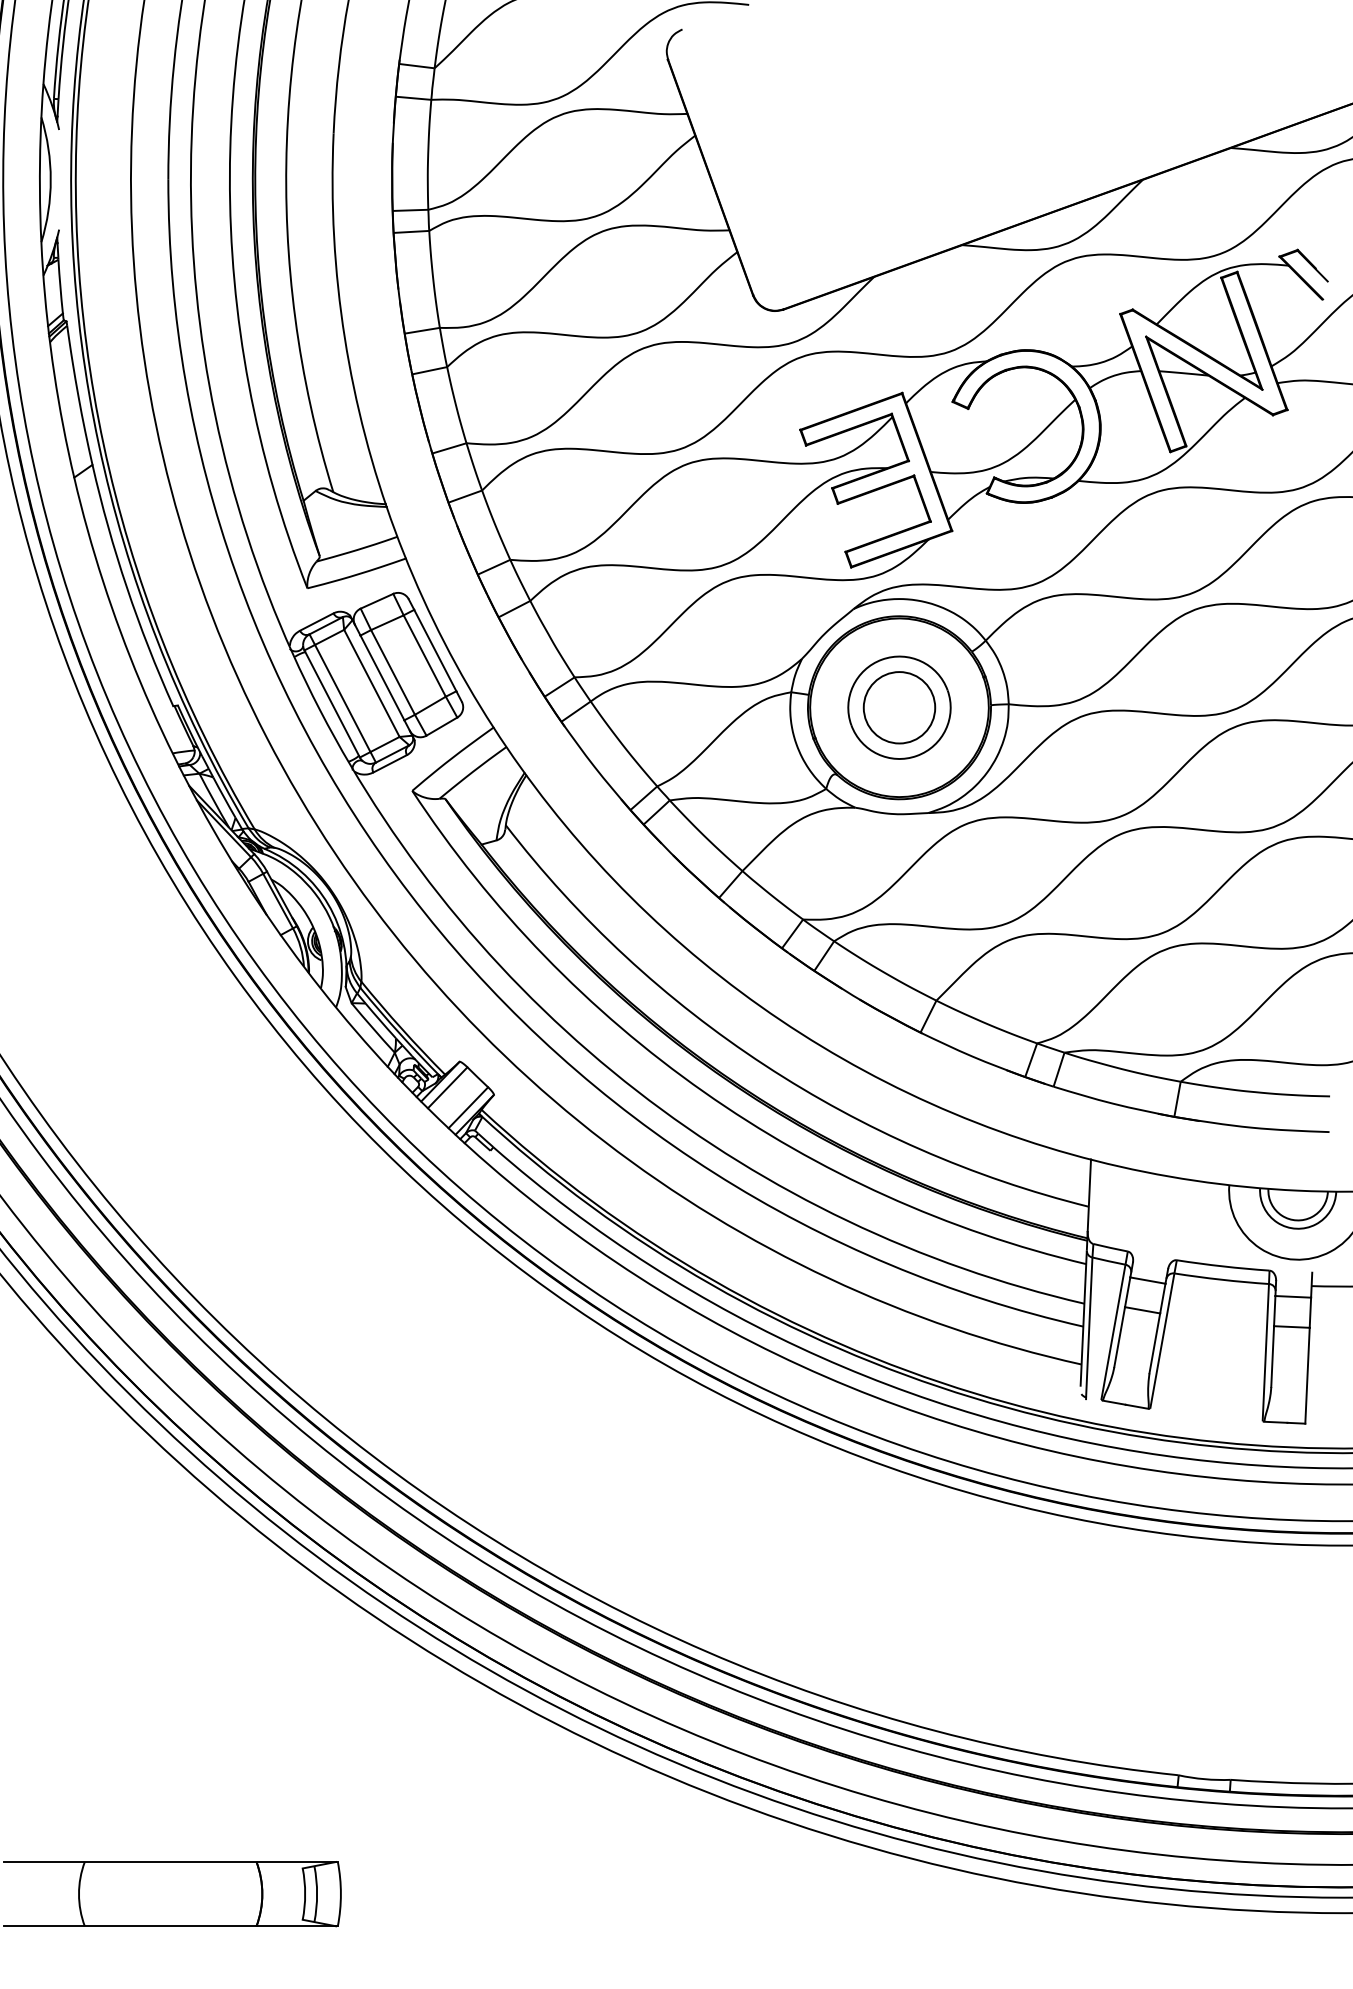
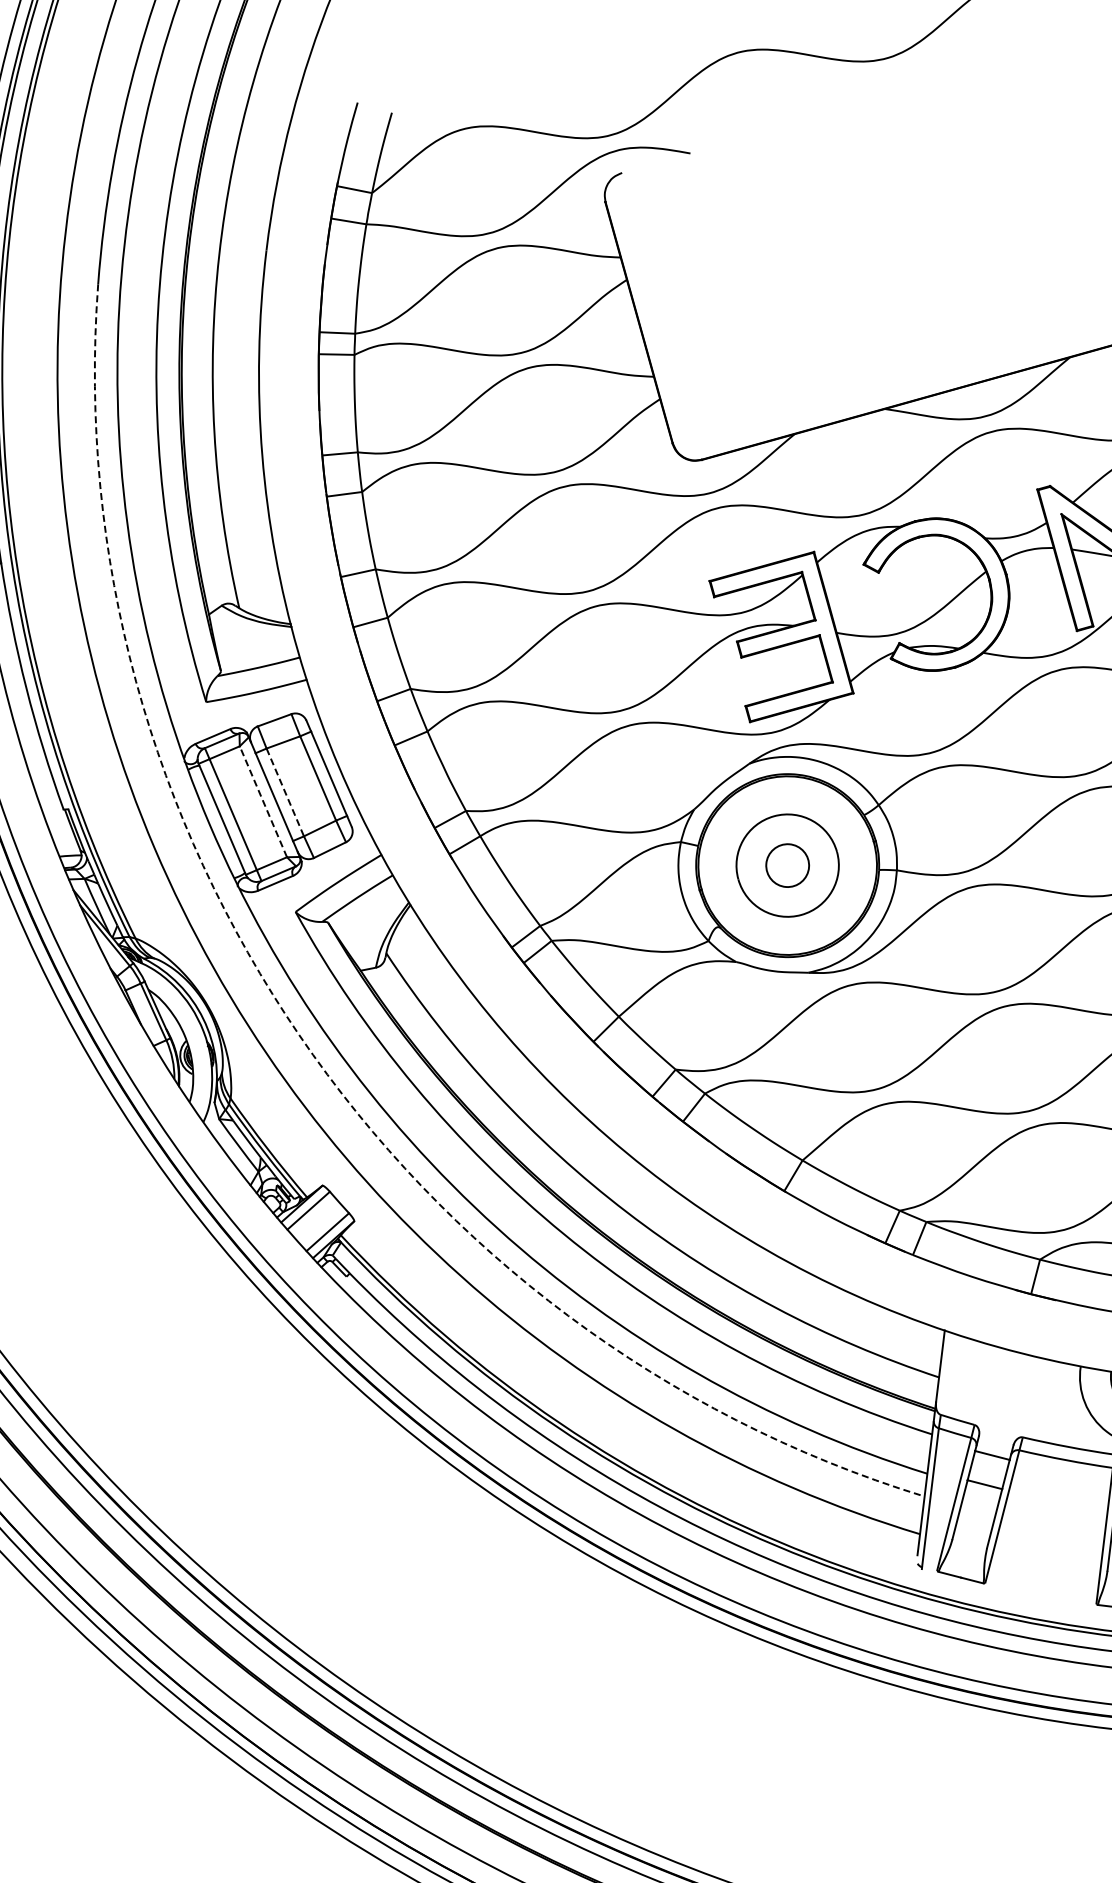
line: (393, 672) -> (285, 792), solid -> dashed
line: (371, 682) -> (263, 800), solid -> dashed
circle: (899, 707) -> (787, 865), size x0.6
arc: (425, 913) -> (299, 1035), solid -> dashed

